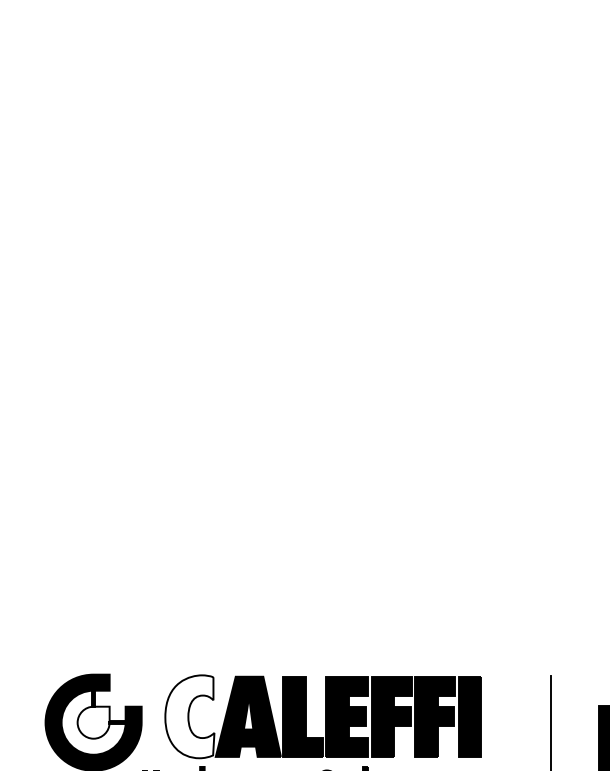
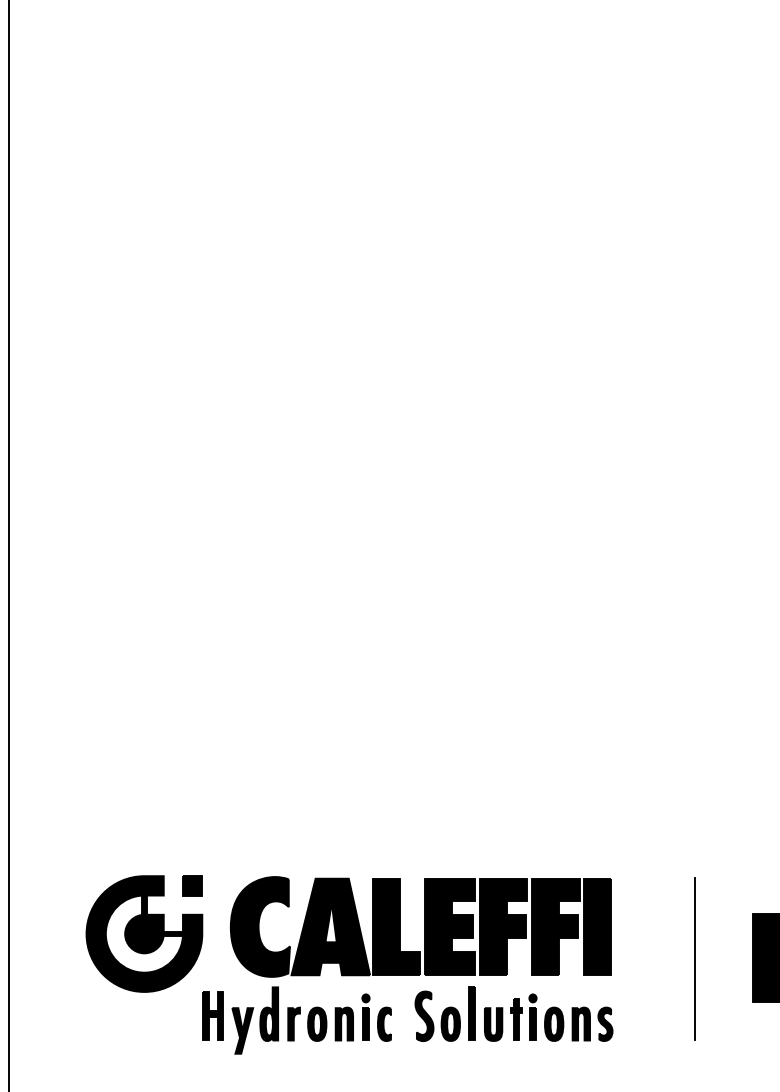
part: (133, 682) -> (192, 885), added
fill: (189, 716) -> (259, 926), added
fill: (93, 722) -> (144, 933), added

